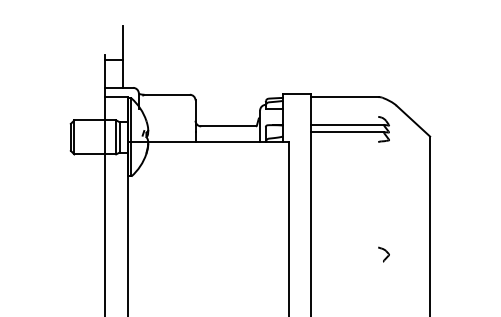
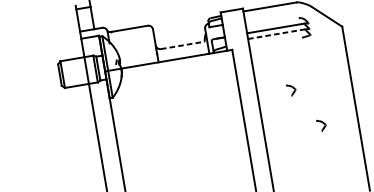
line: (229, 126) -> (183, 45), solid -> dashed
line: (347, 132) -> (276, 34), solid -> dashed
part: (353, 204) -> (291, 90), added

